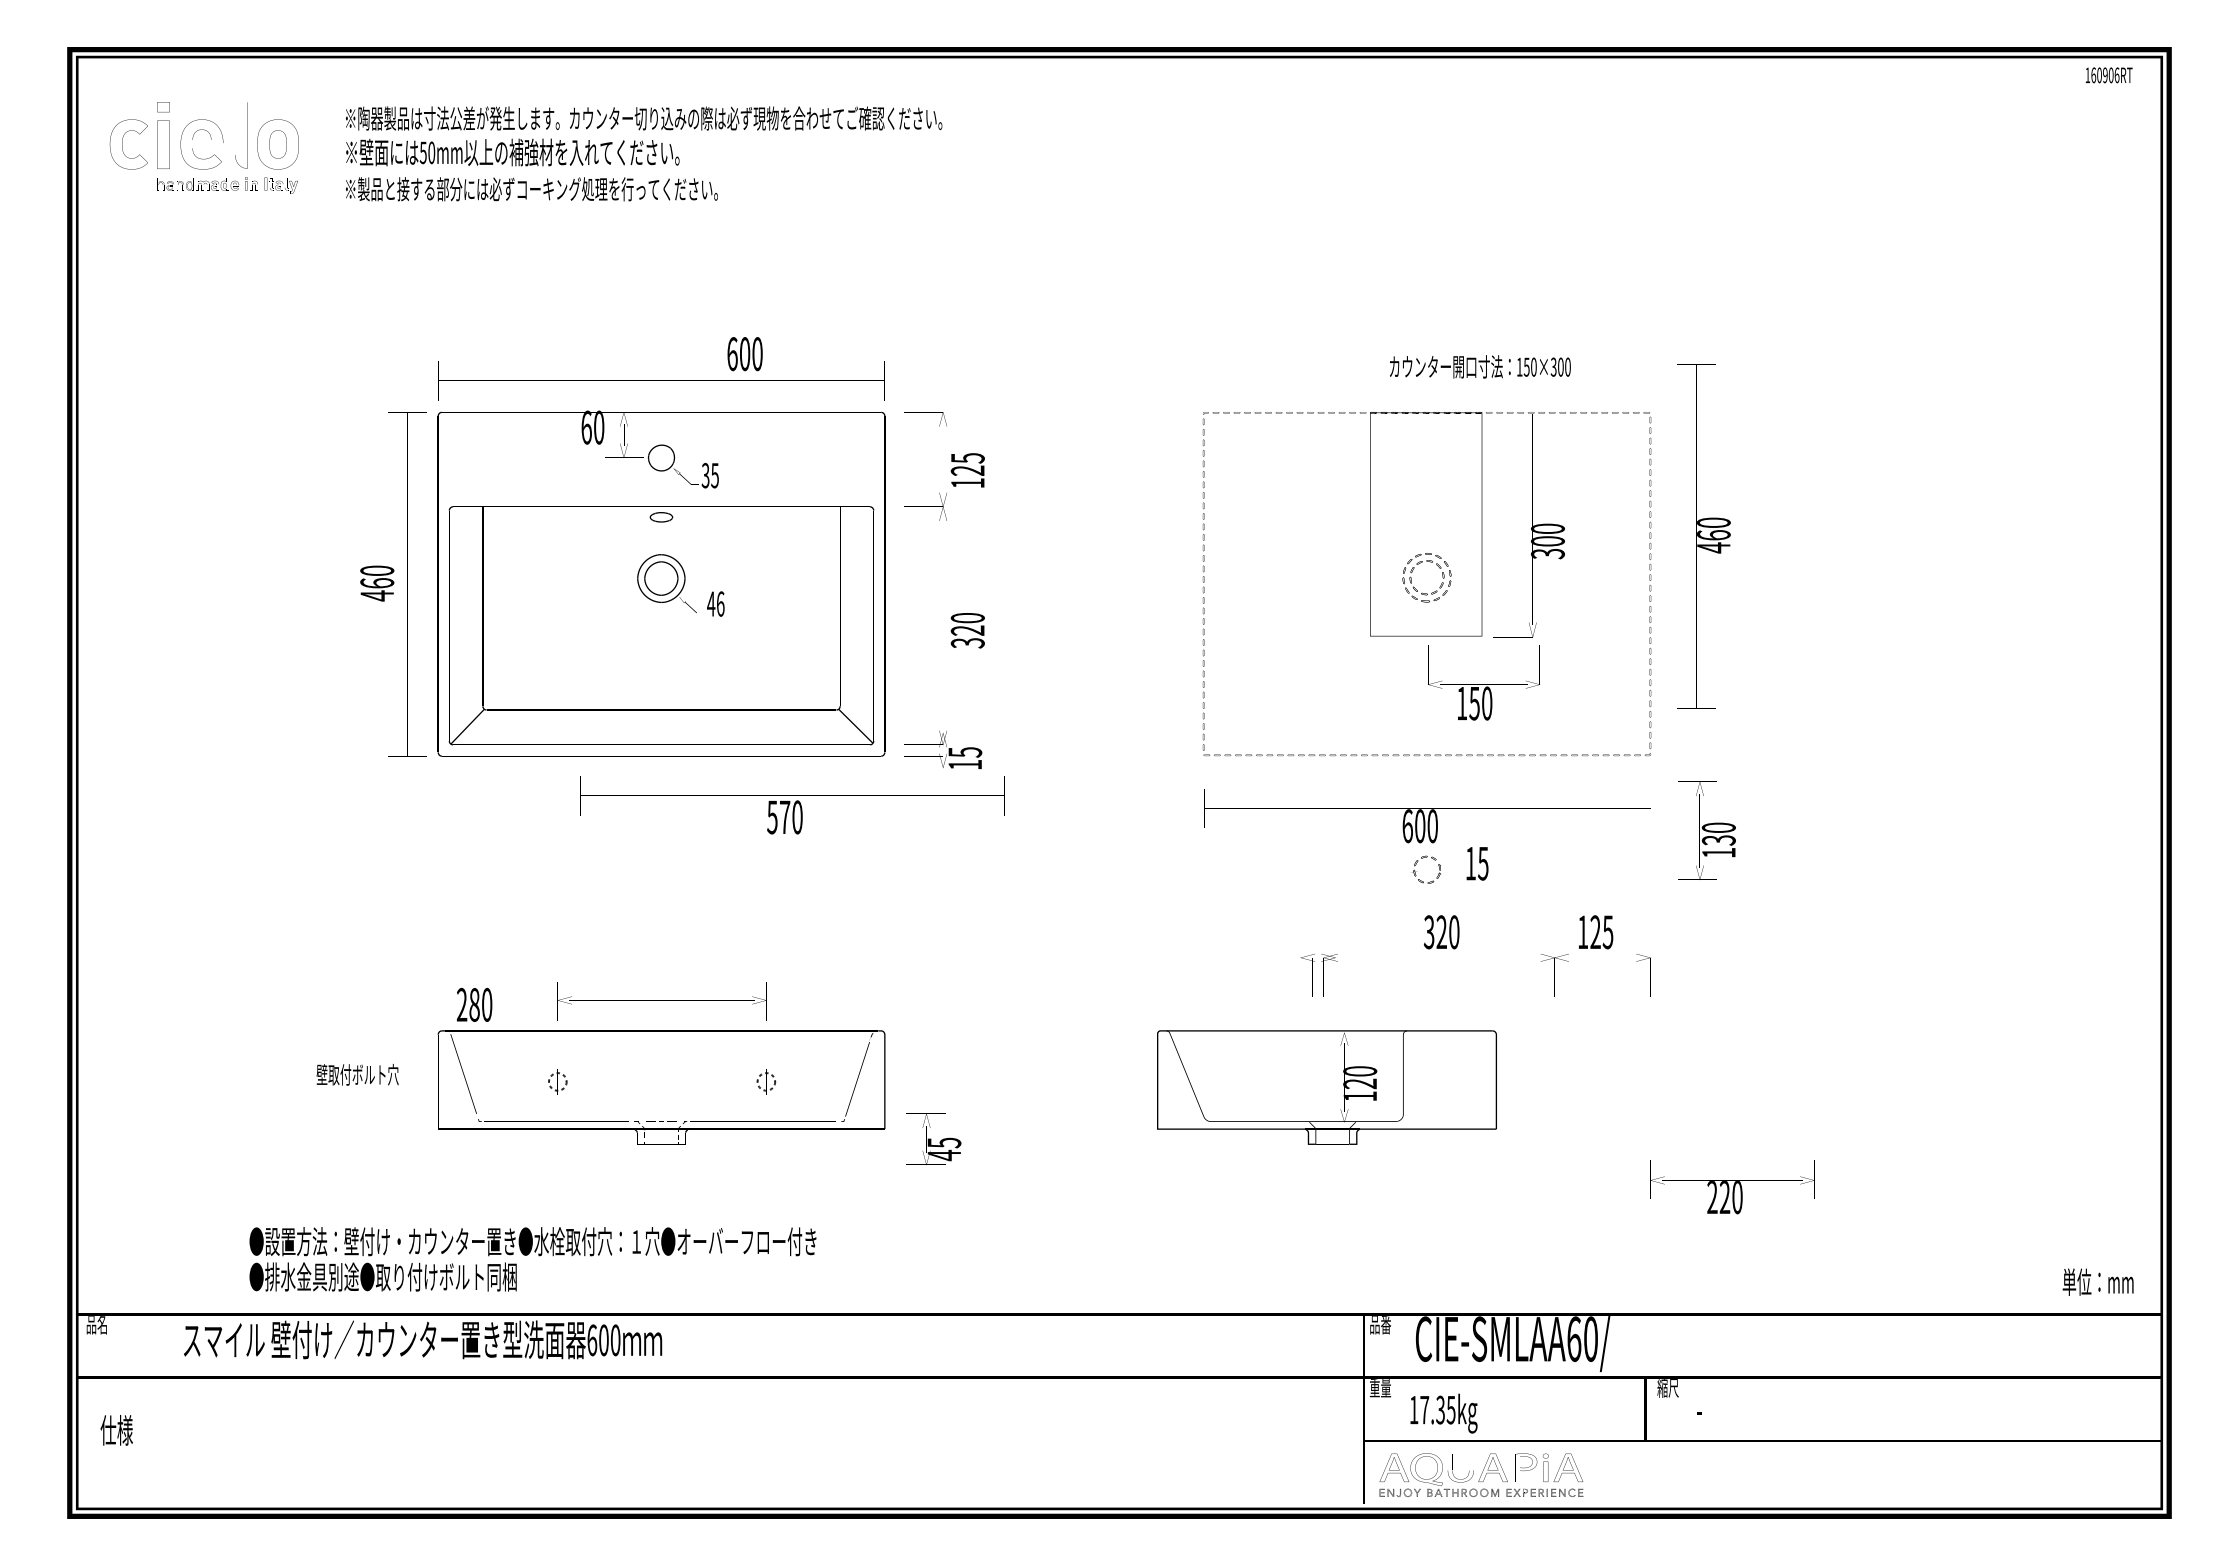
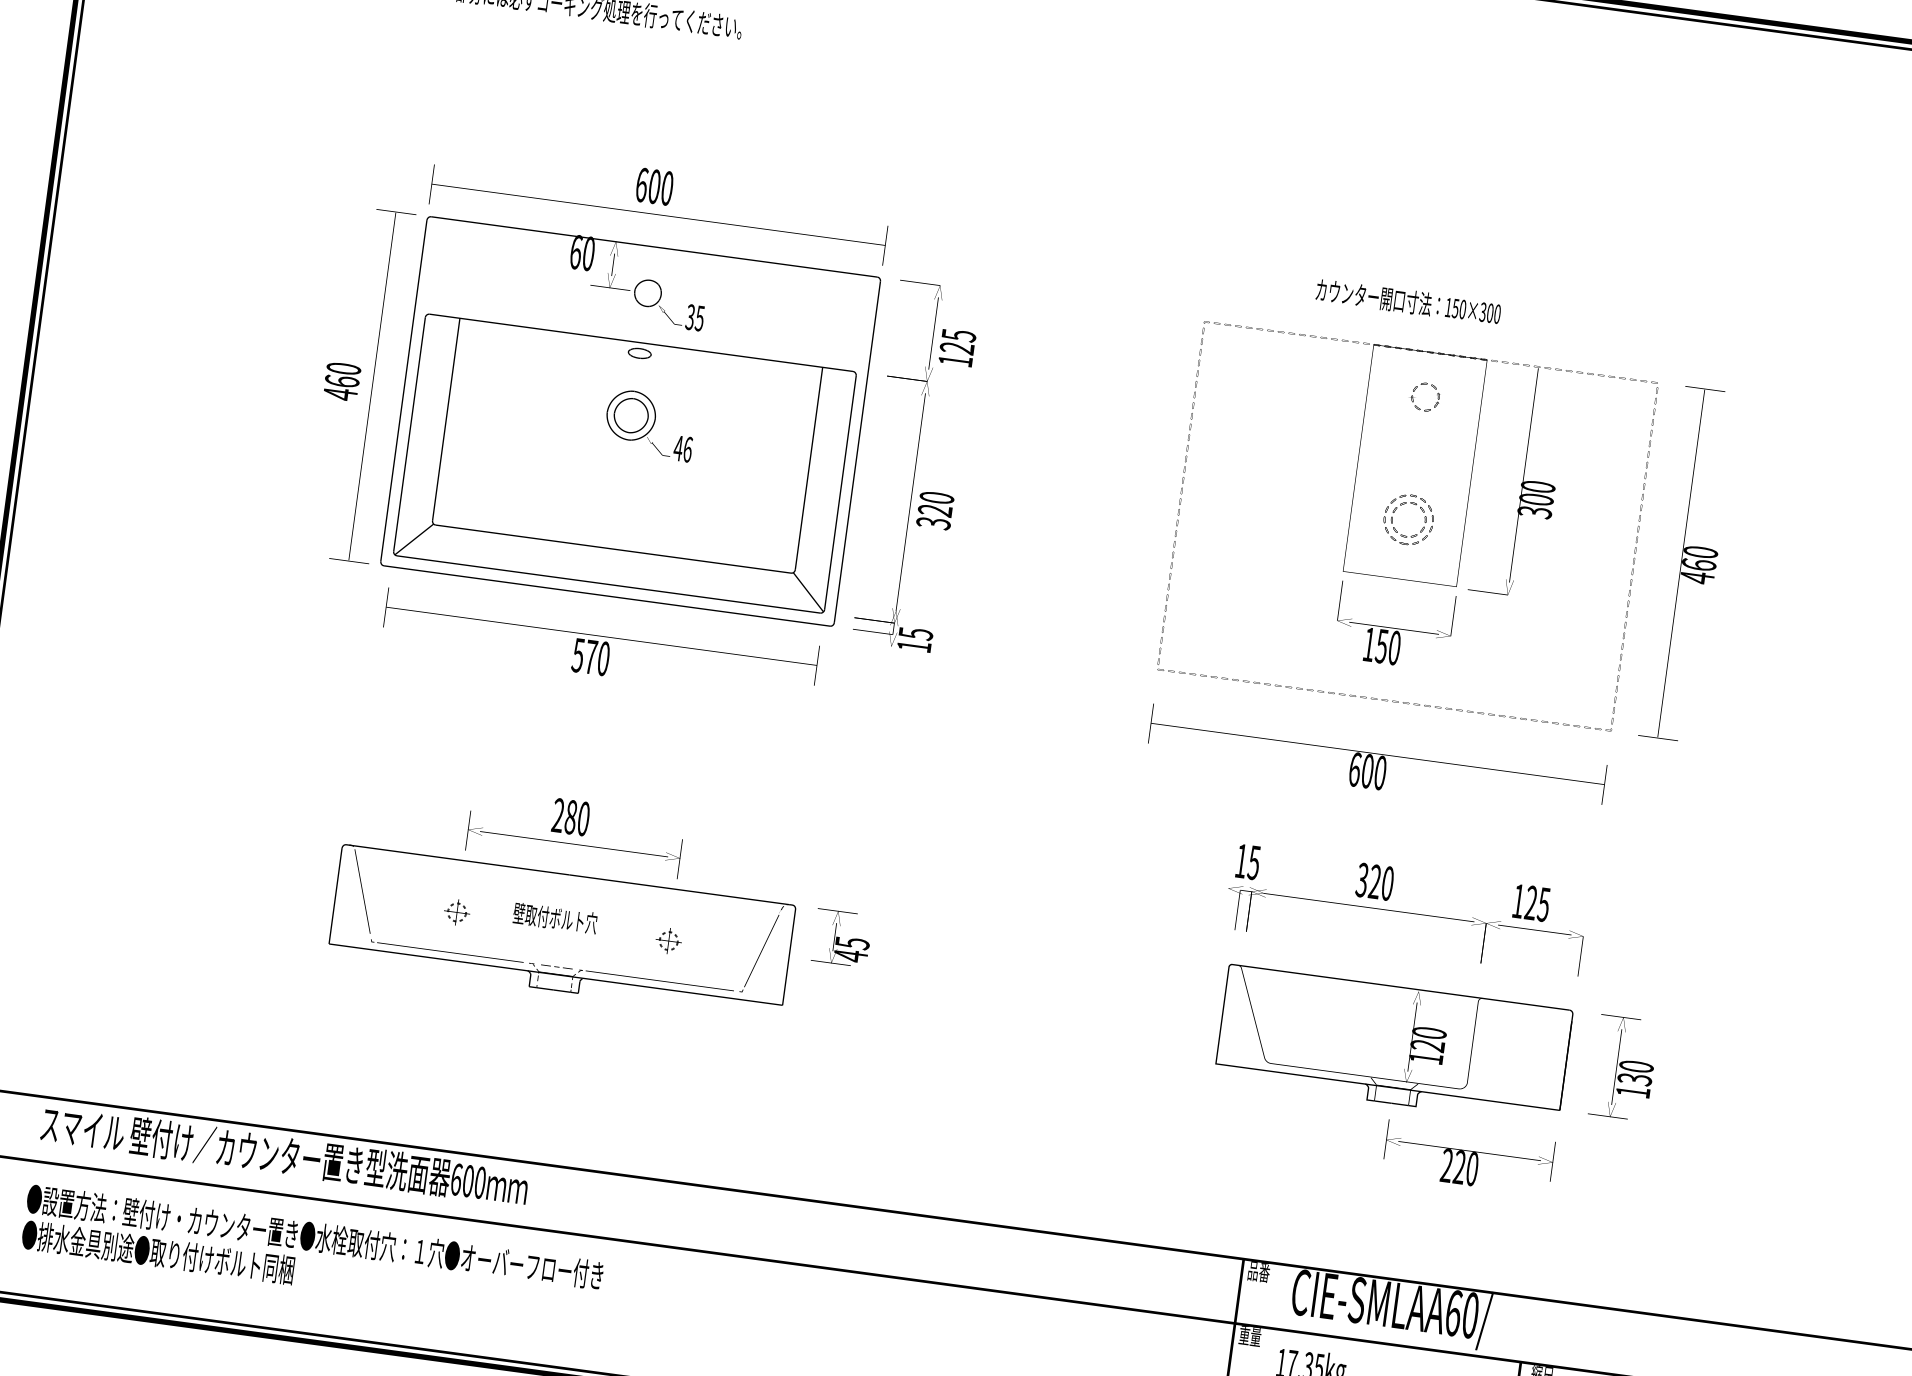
text: (744, 354) -> (654, 187), moved
text: (1480, 366) -> (1408, 301), moved
text: (1703, 536) -> (1688, 564), moved
text: (1483, 682) -> (1393, 626), moved
text: (792, 805) -> (600, 646), moved
text: (1706, 830) -> (1623, 1067), moved
text: (1477, 863) -> (1248, 861), moved
part: (1416, 871) -> (1414, 397), moved
text: (474, 1004) -> (570, 816), moved
text: (357, 1074) -> (555, 918), moved
text: (1326, 1087) -> (1393, 1044), moved
text: (933, 1138) -> (842, 937), moved
text: (1732, 1187) -> (1468, 1158), moved
text: (532, 1259) -> (312, 1255), moved

